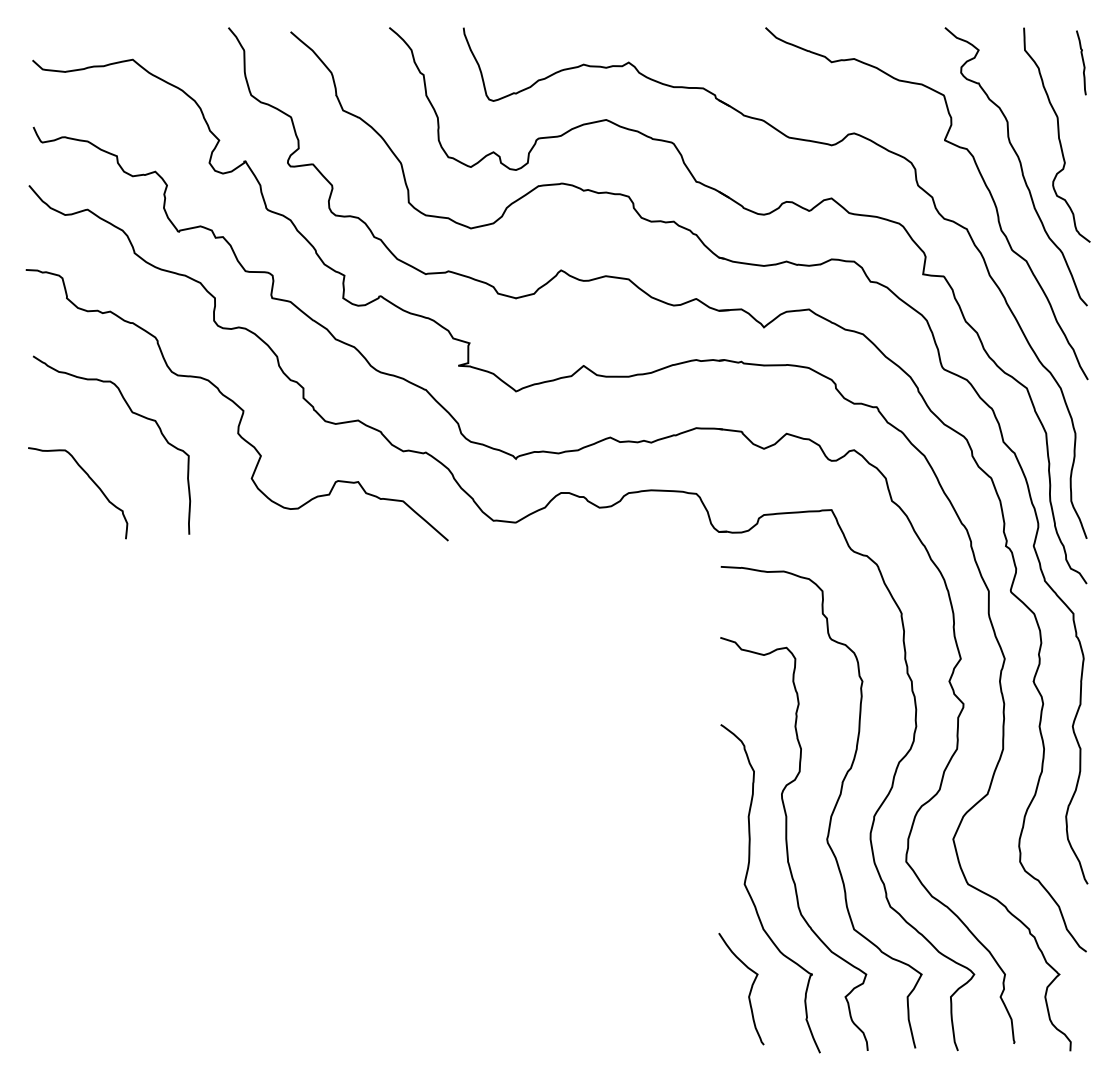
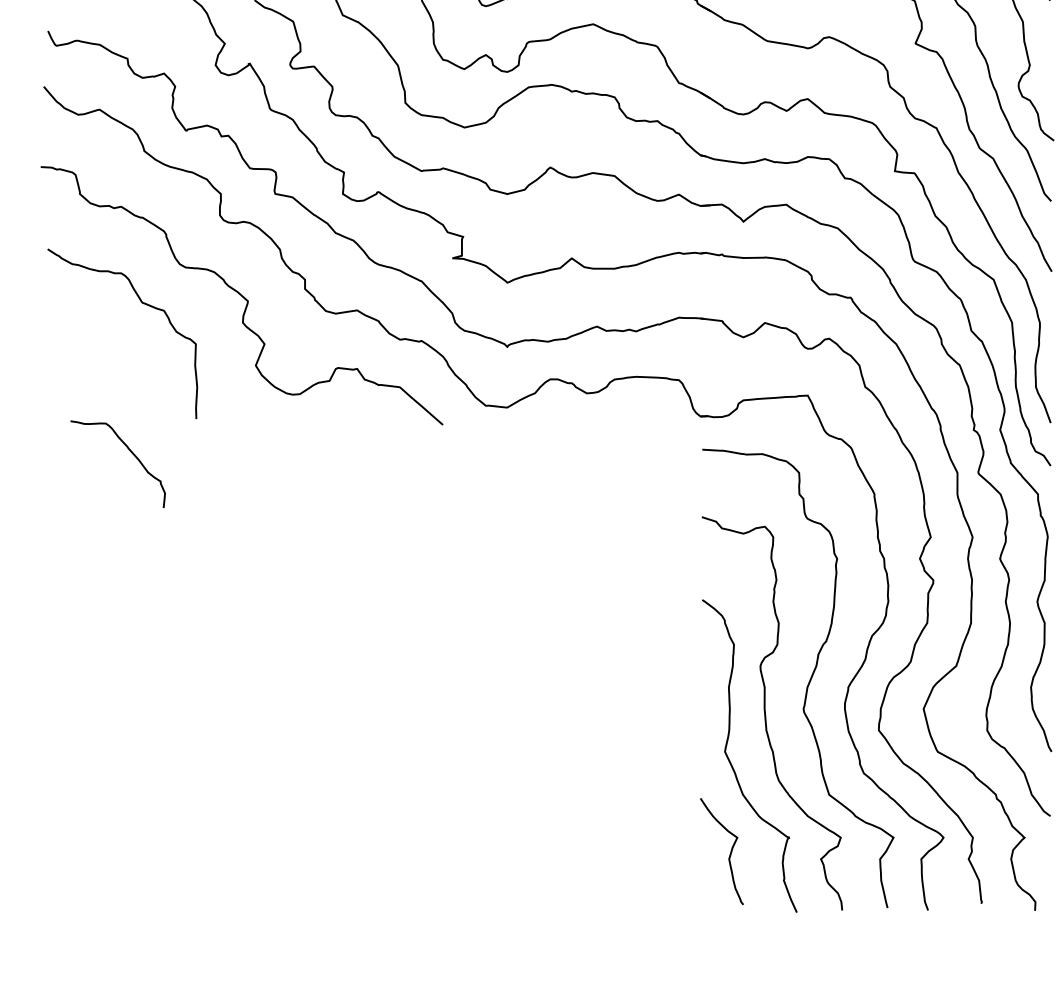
curve: (93, 483) -> (132, 455), moved

